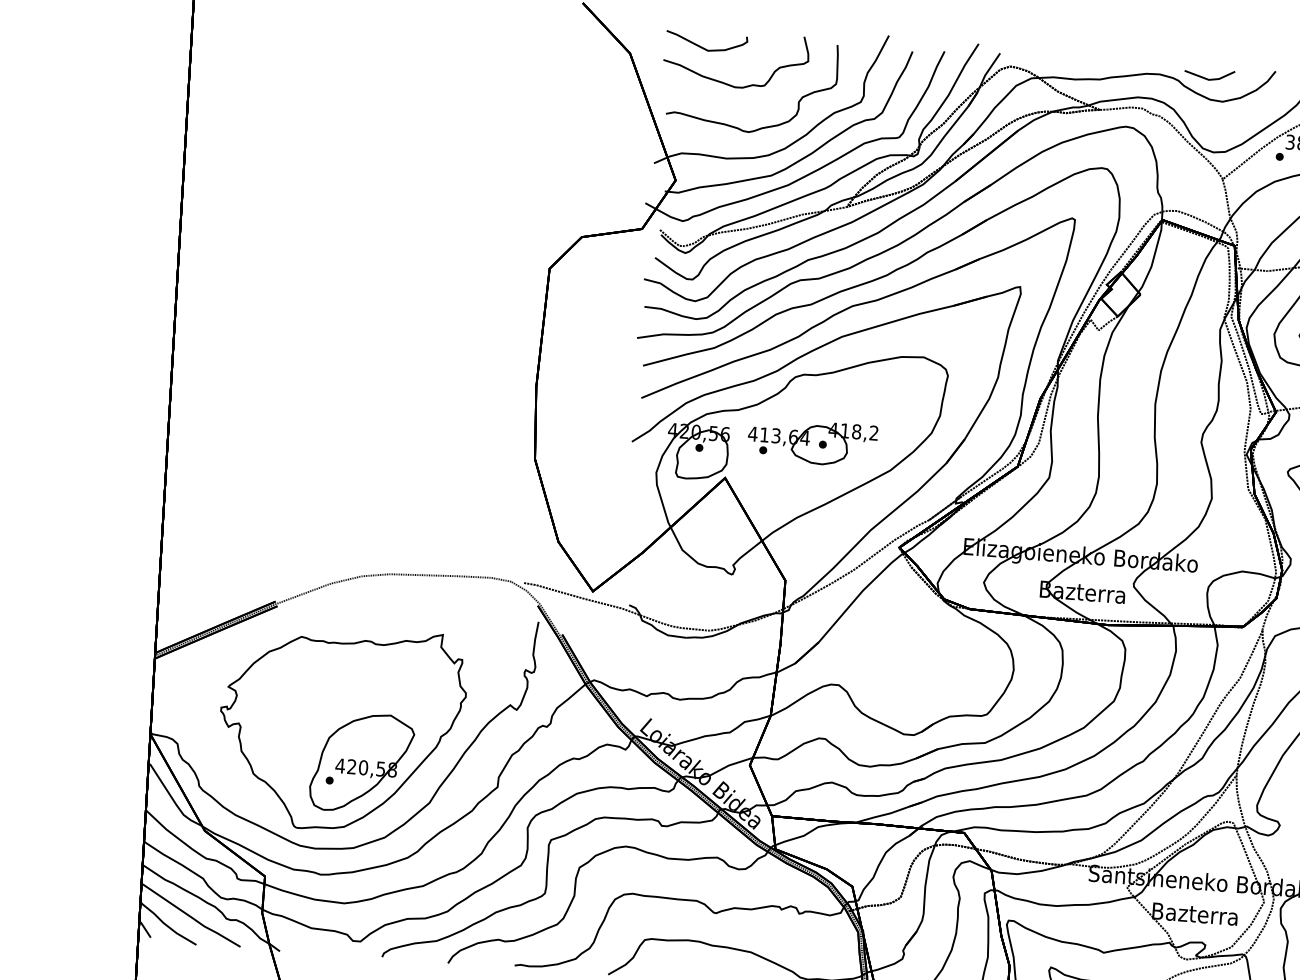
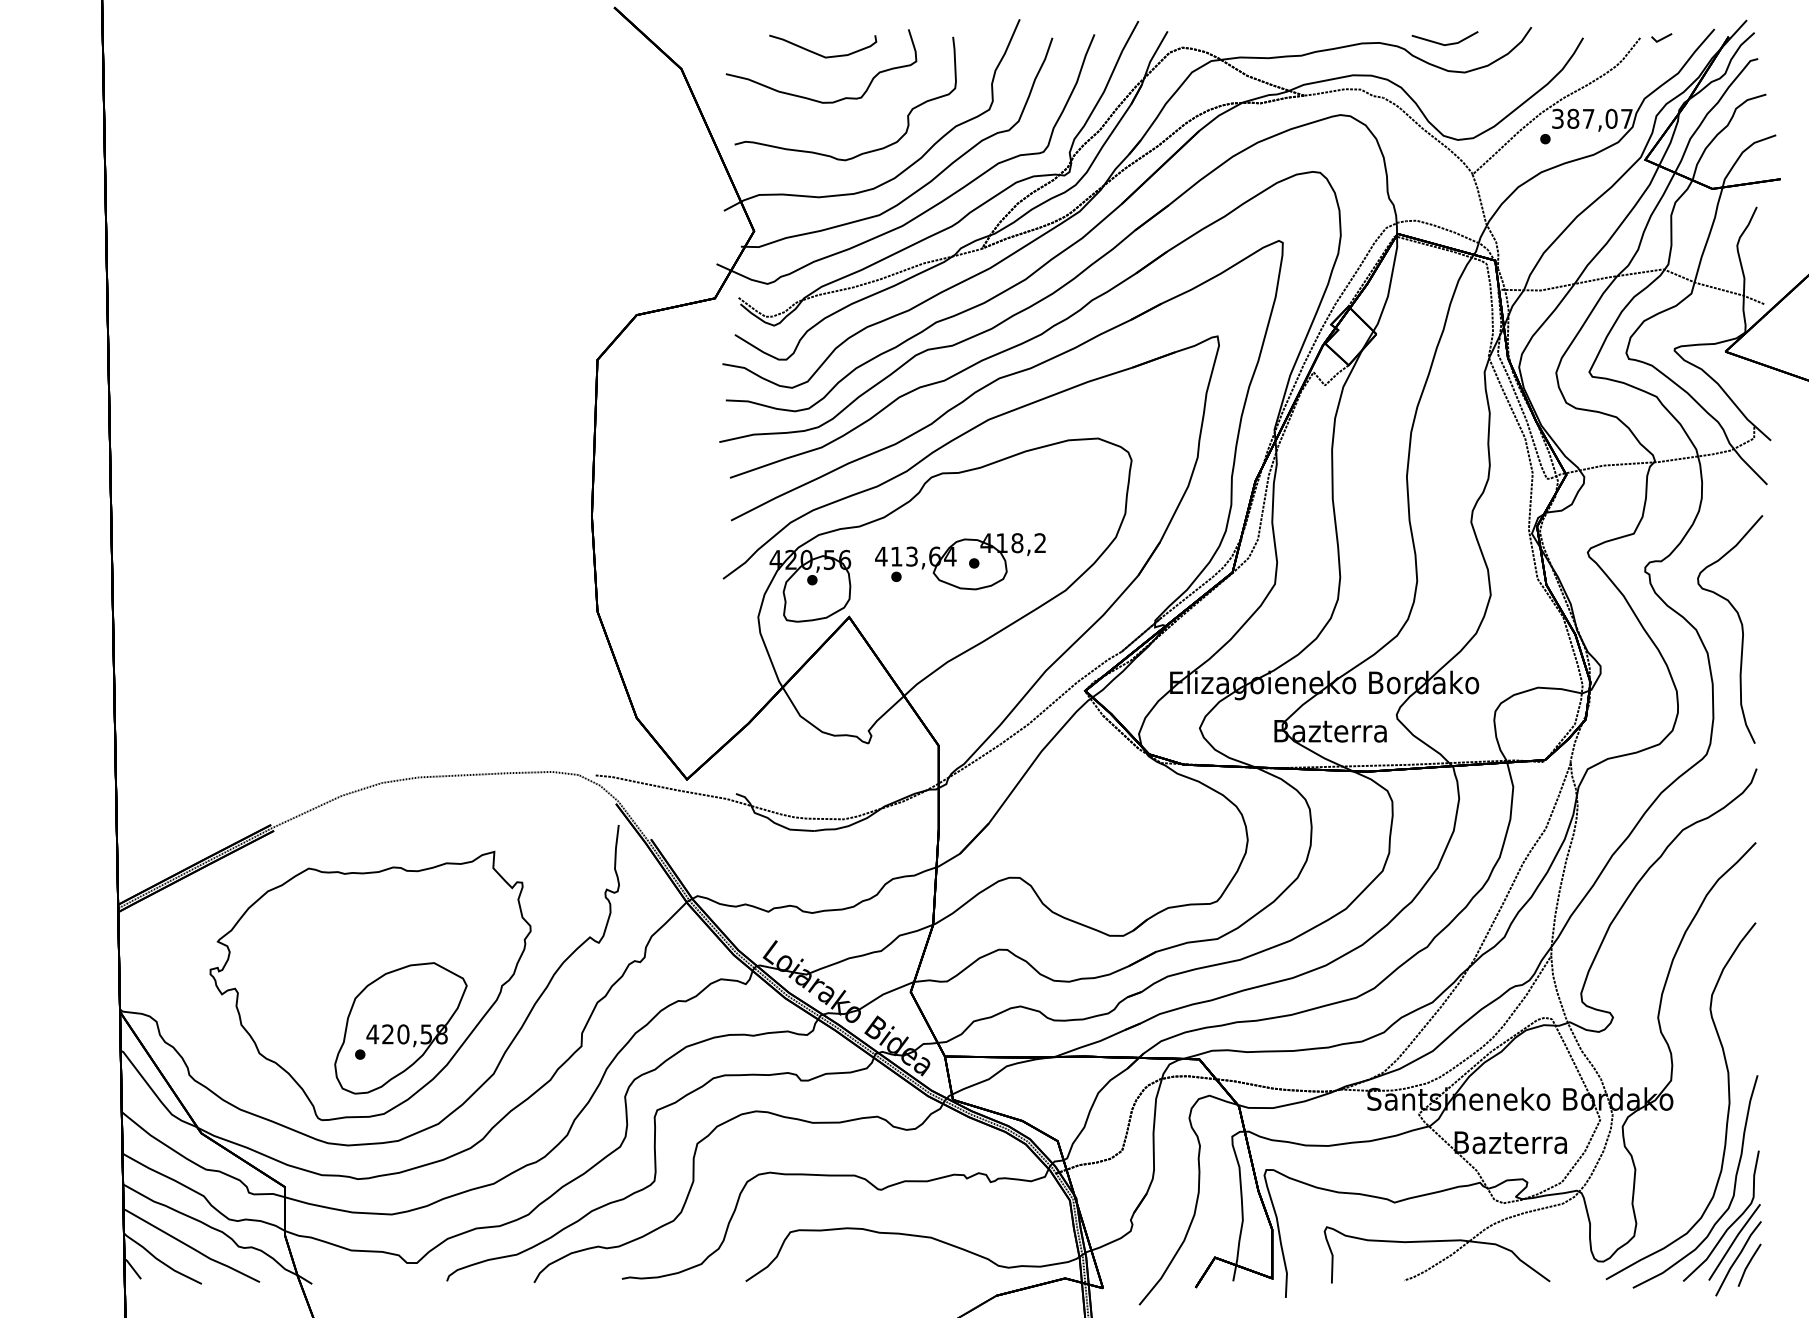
curve: (705, 48) -> (821, 54), moved

